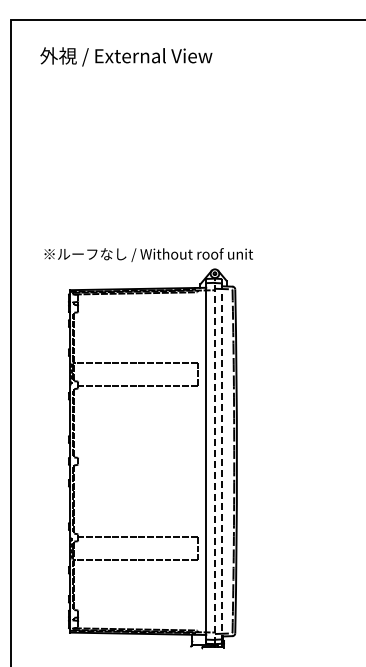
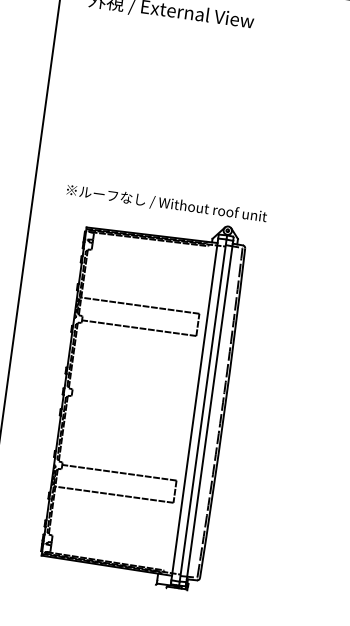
line: (214, 460) -> (202, 409), dashed -> solid
line: (221, 461) -> (209, 411), dashed -> solid

